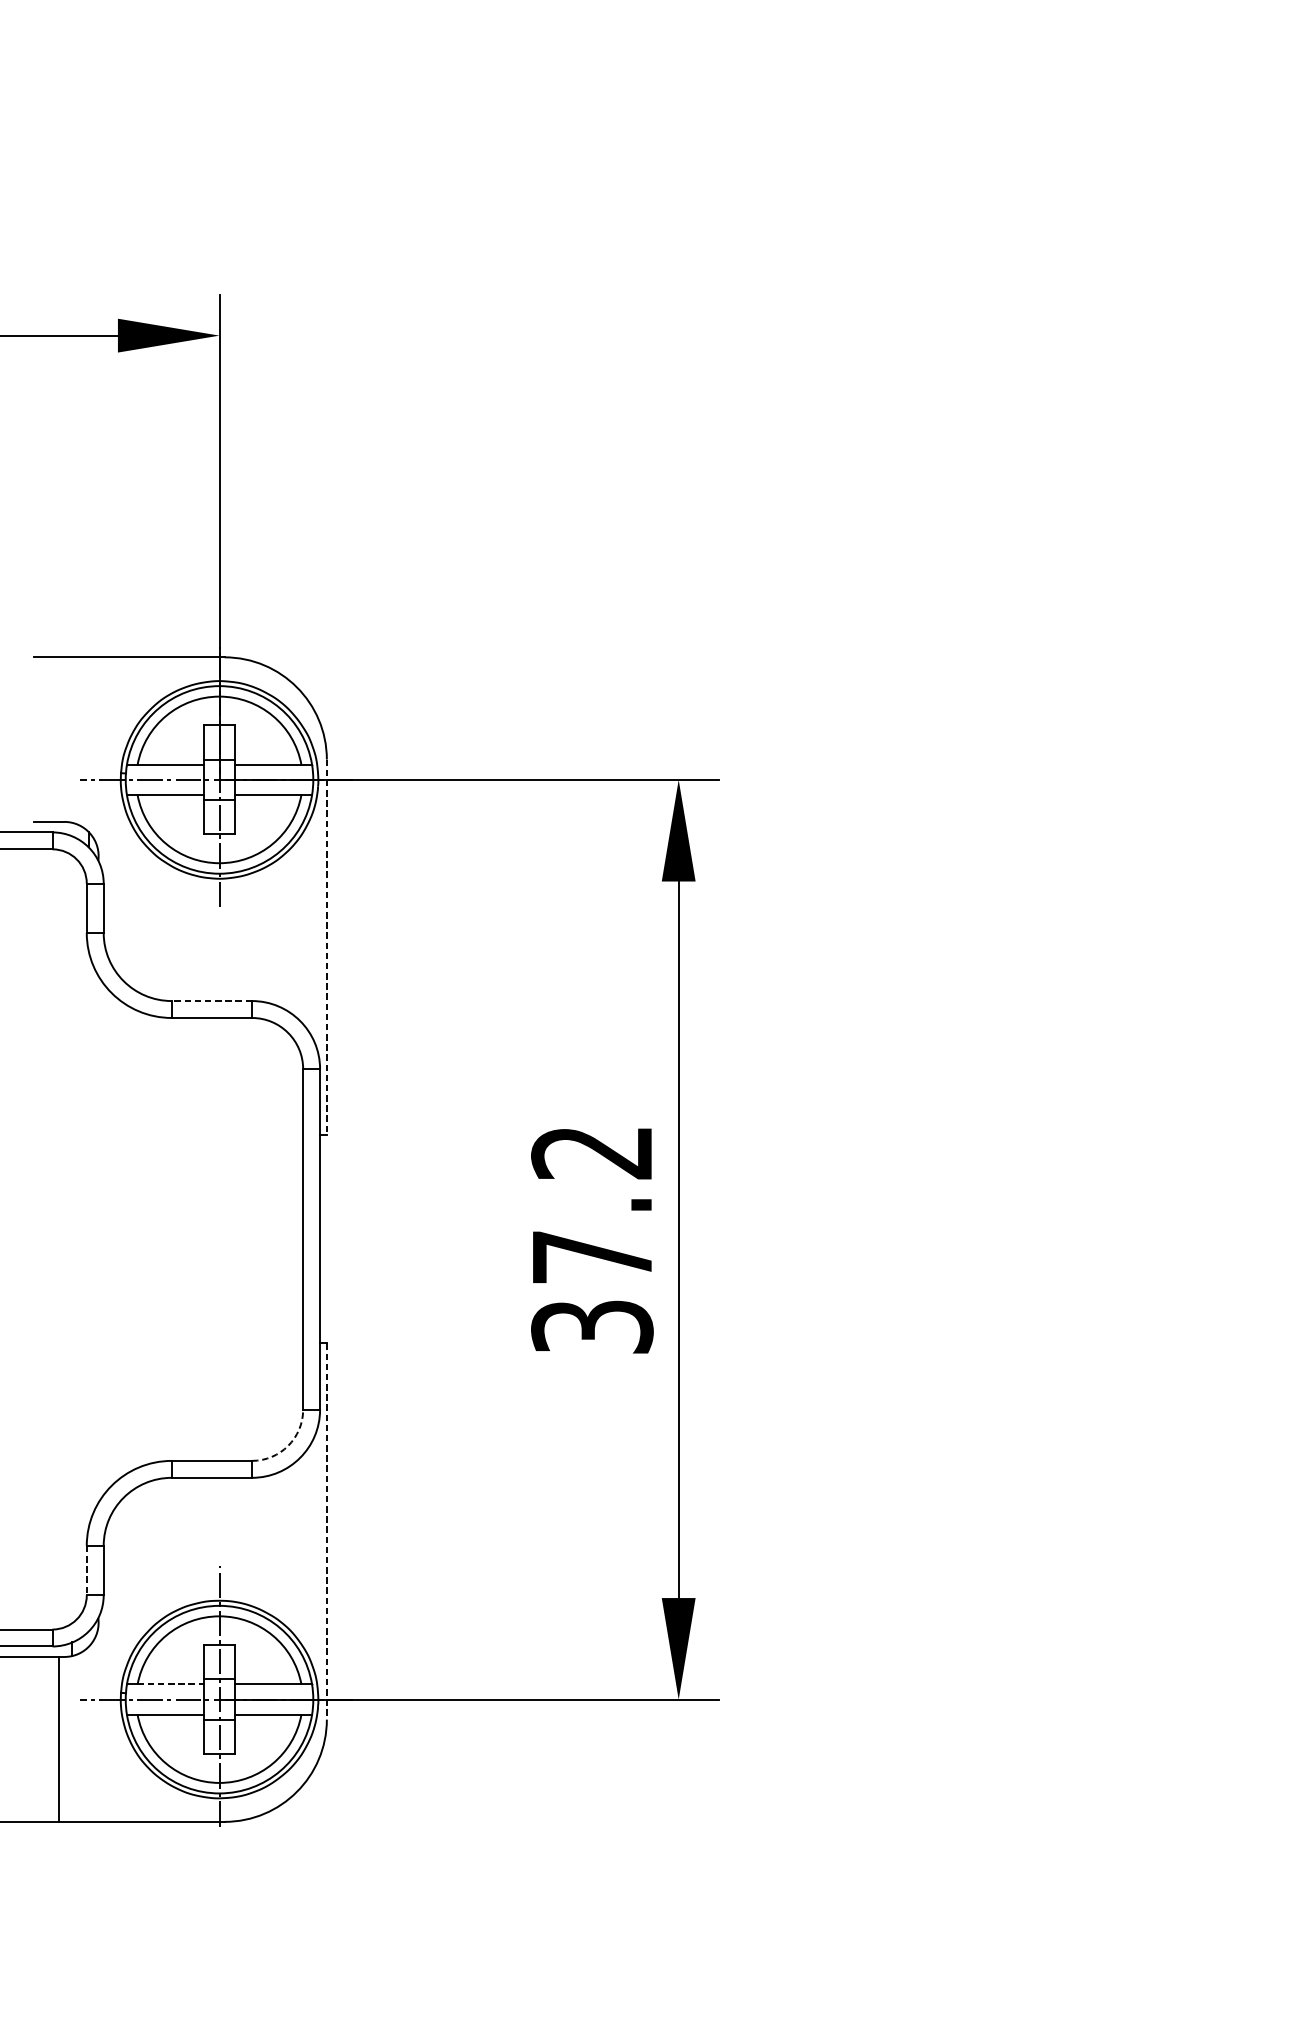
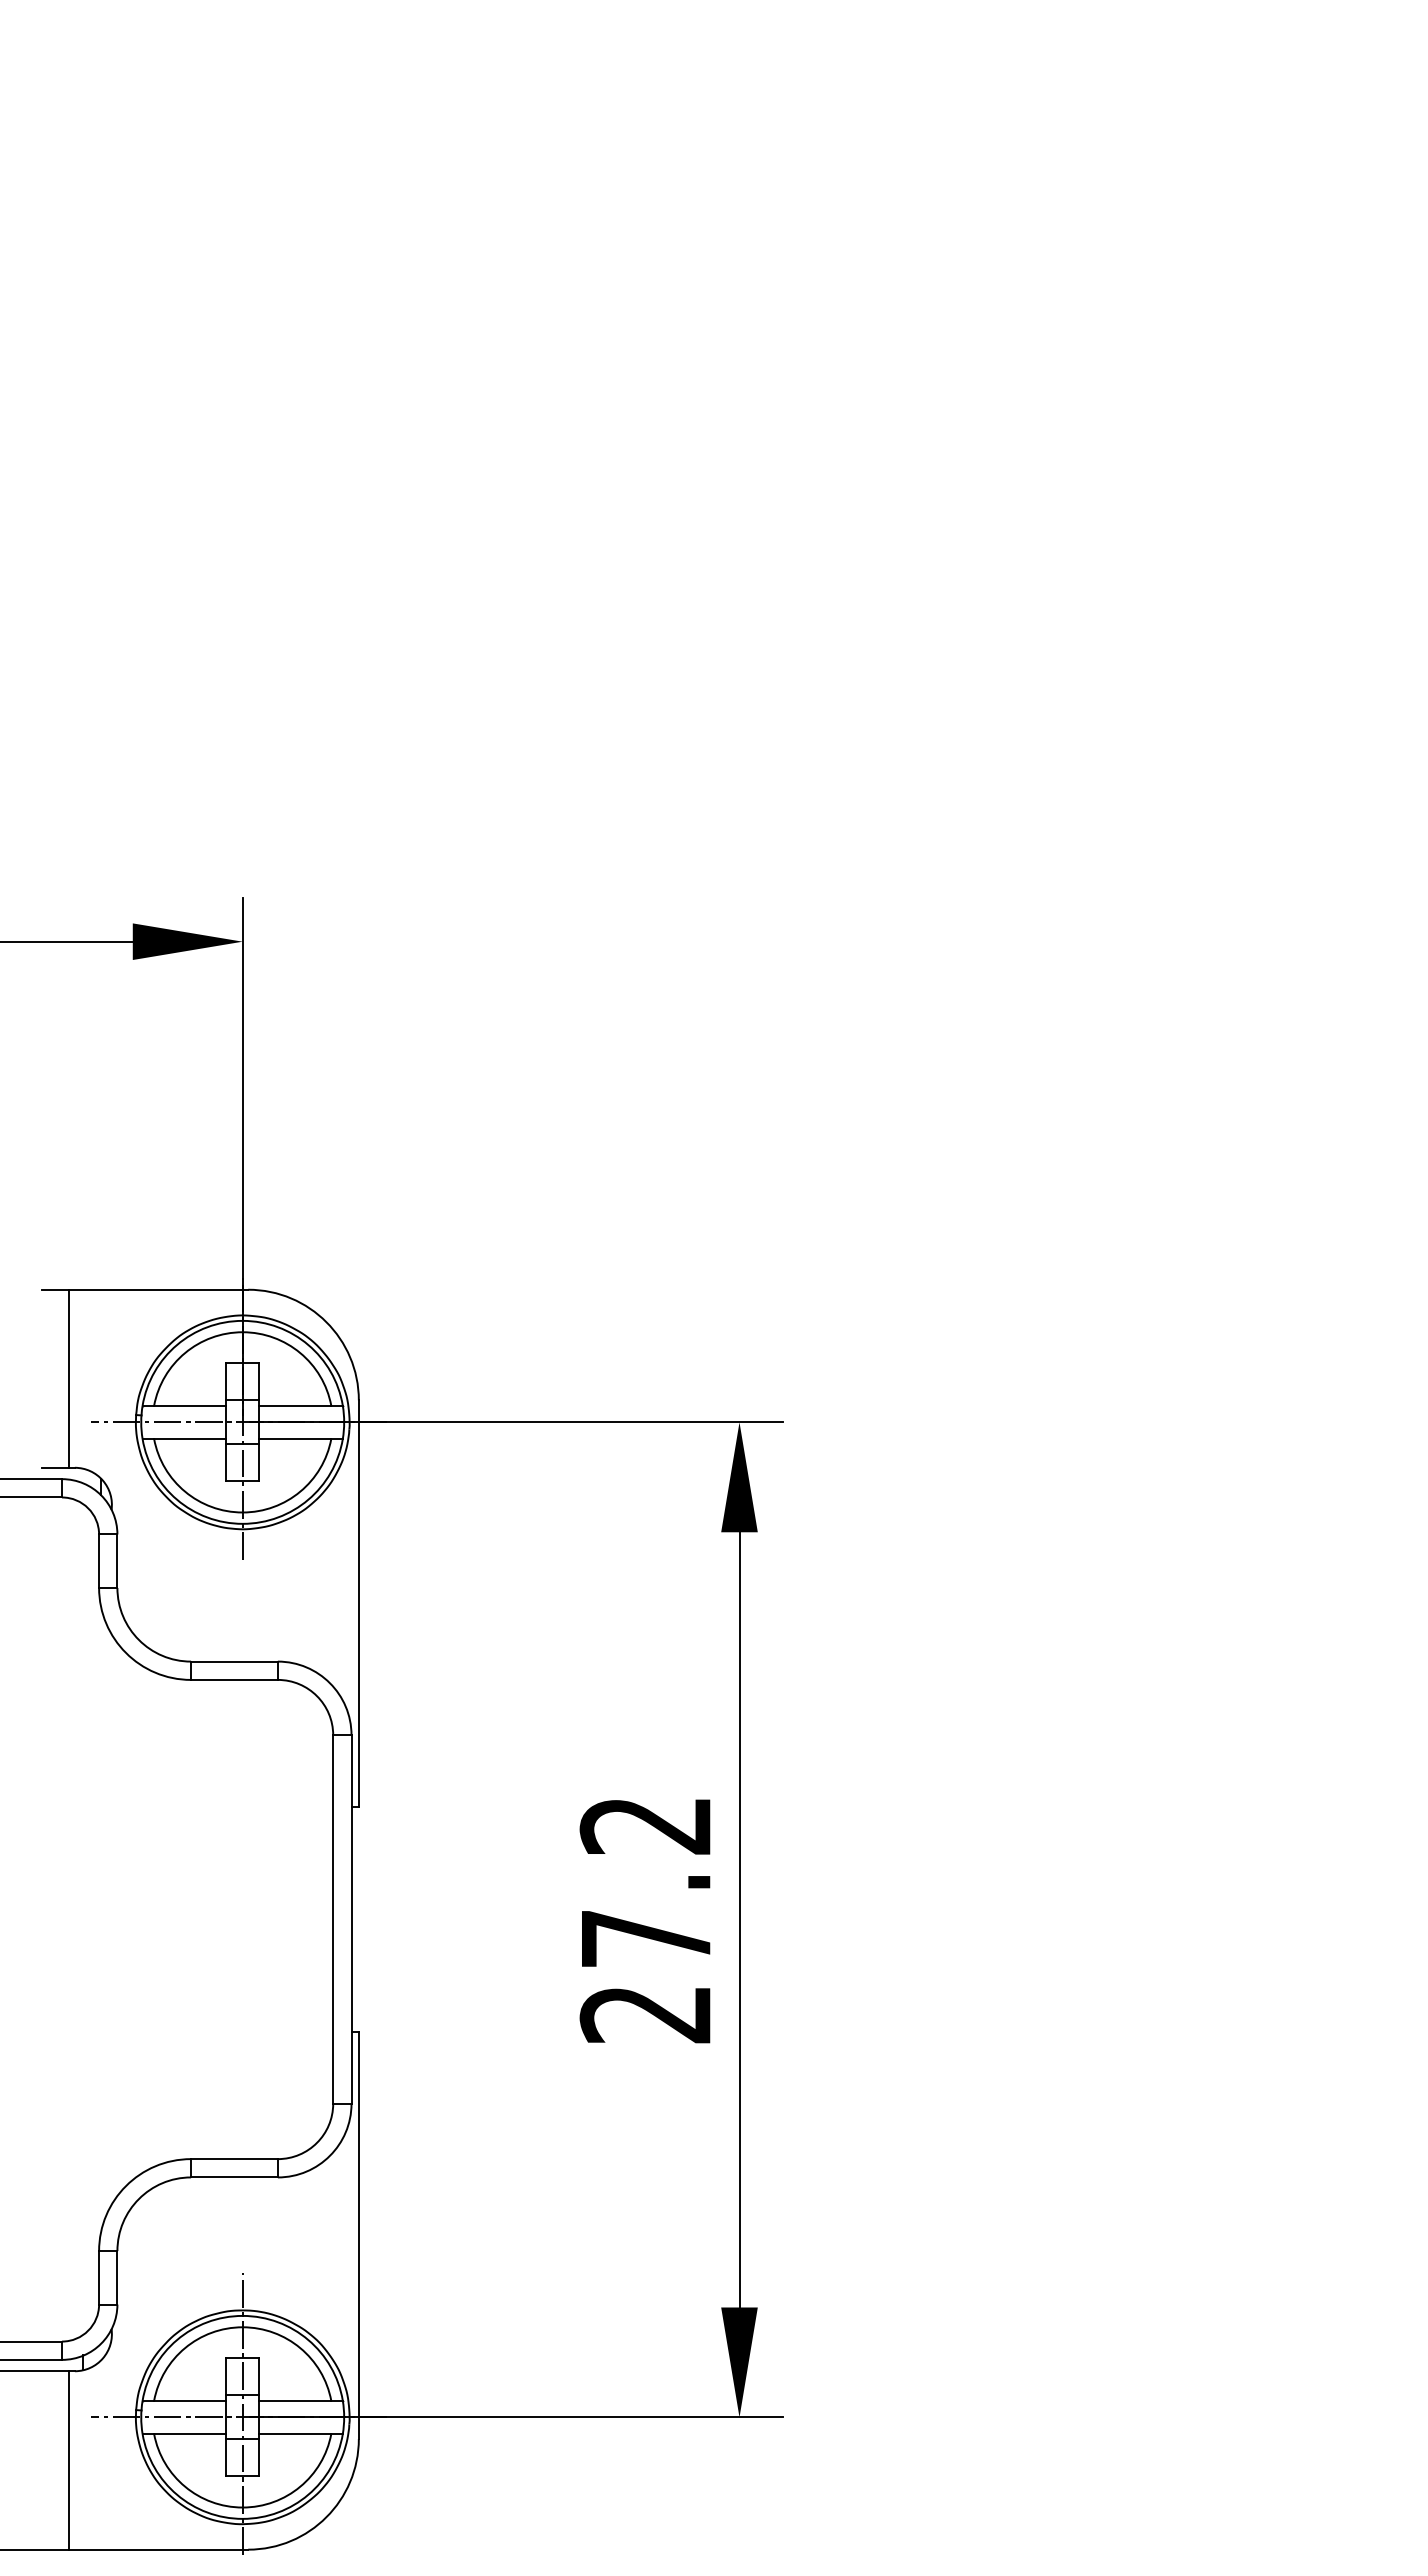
line: (59, 739) -> (69, 1378), added
line: (326, 948) -> (358, 1604), dashed -> solid
line: (211, 1000) -> (233, 1661), dashed -> solid
text: (591, 1327) -> (645, 2014), 37.2 -> 27.2
arc: (288, 1445) -> (317, 2142), dashed -> solid
line: (326, 1531) -> (358, 2235), dashed -> solid
line: (87, 1570) -> (99, 2277), dashed -> solid
line: (171, 1684) -> (190, 2400), dashed -> solid

